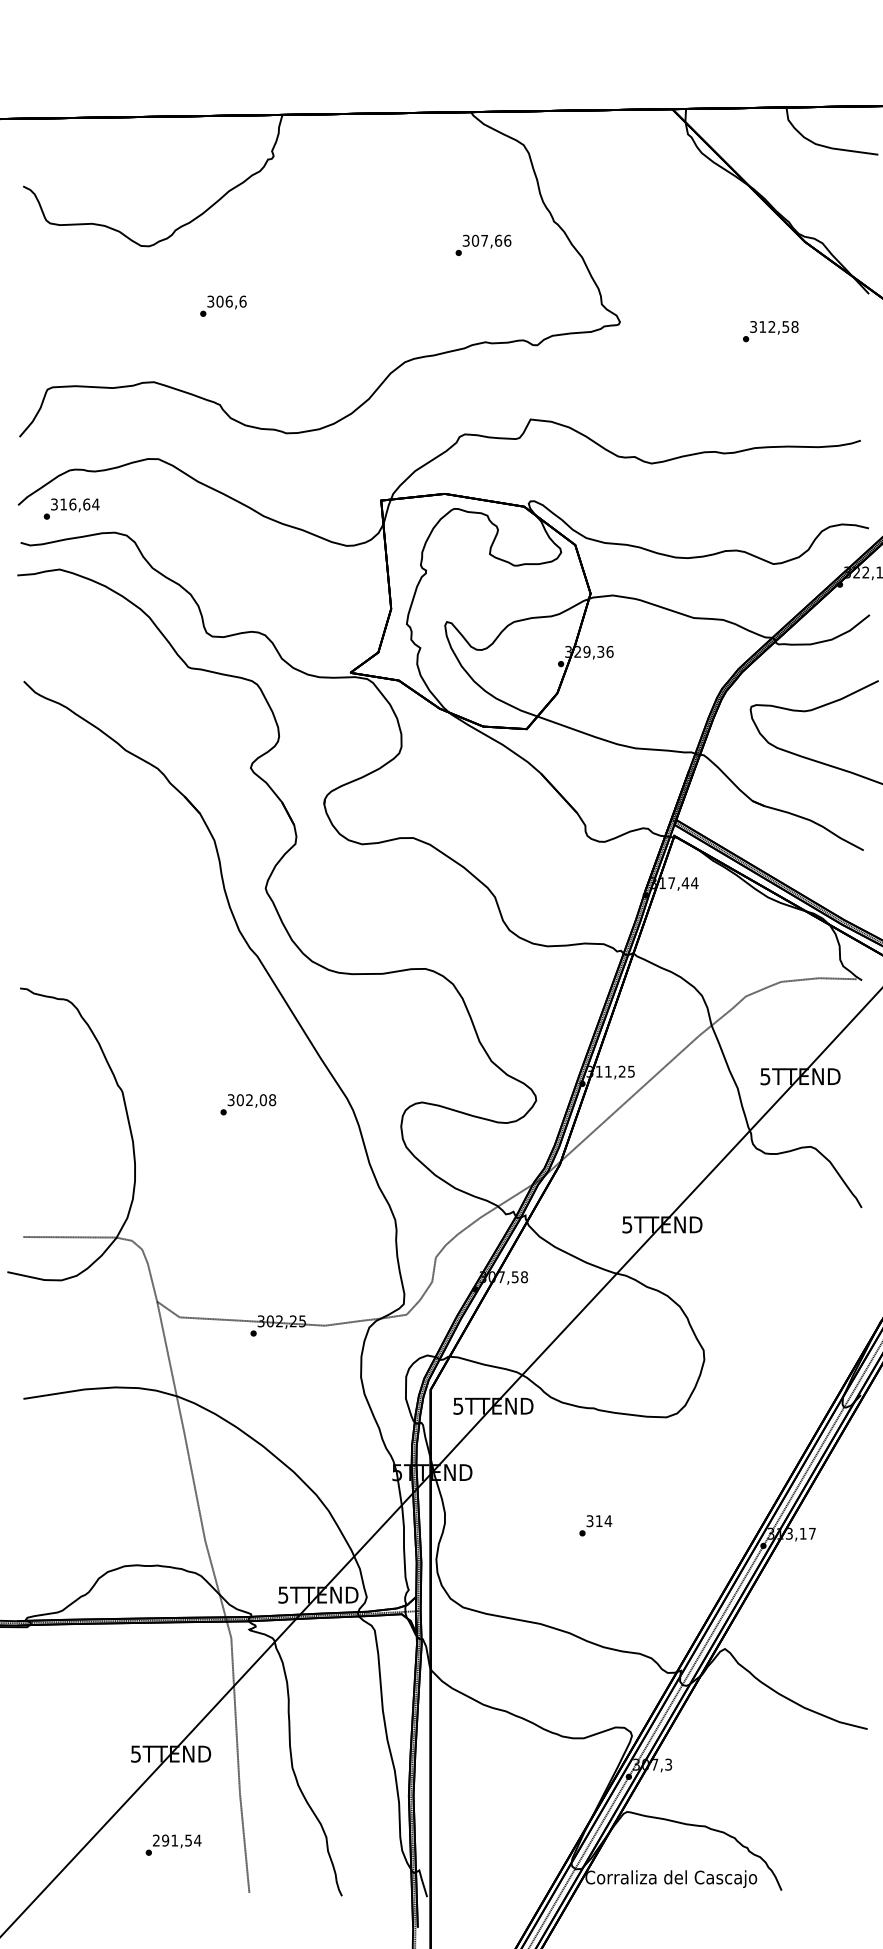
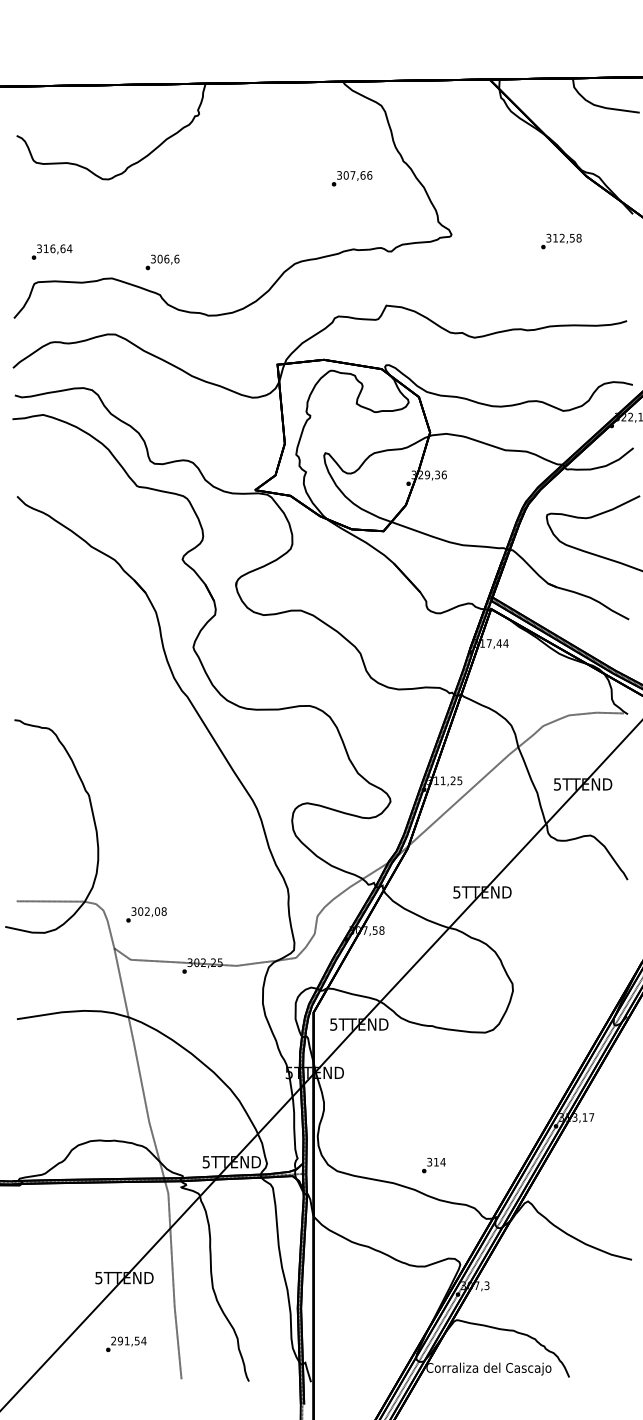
text: (223, 305) -> (162, 261), moved
text: (71, 508) -> (51, 251), moved
text: (248, 1104) -> (146, 914), moved
text: (595, 1525) -> (433, 1165), moved

